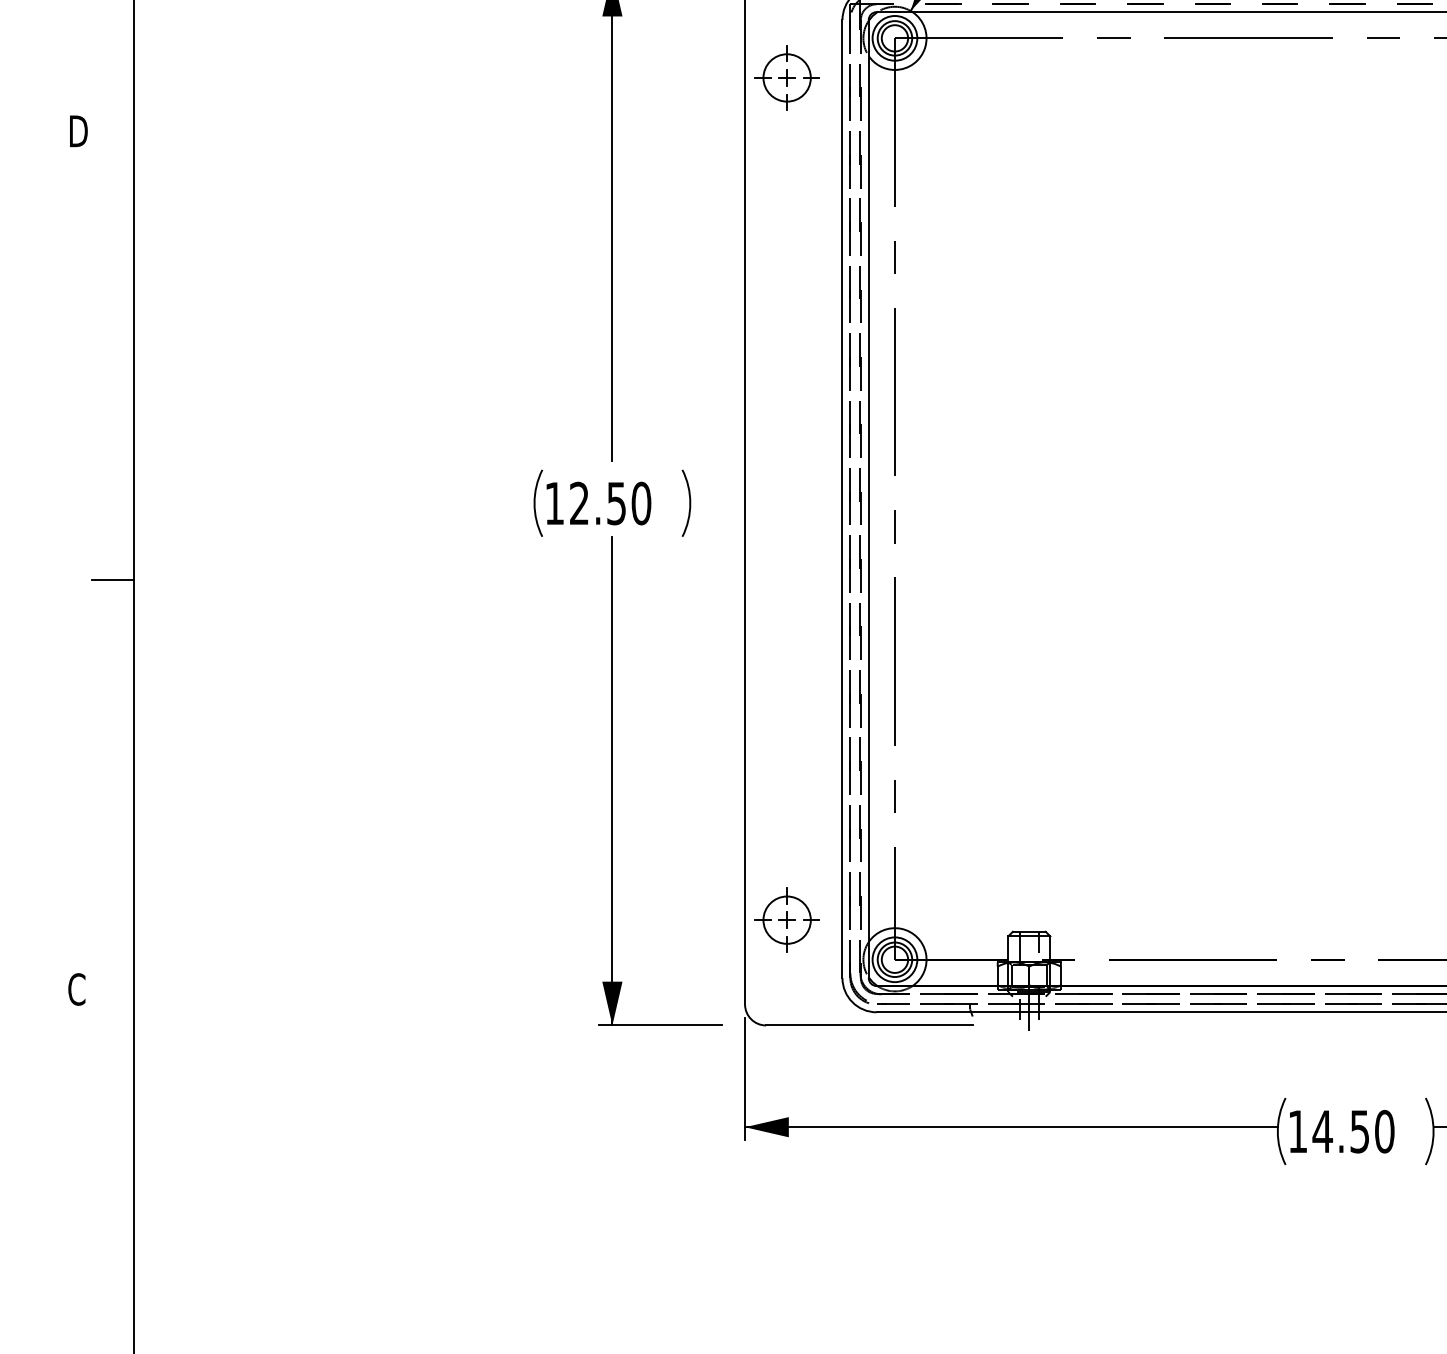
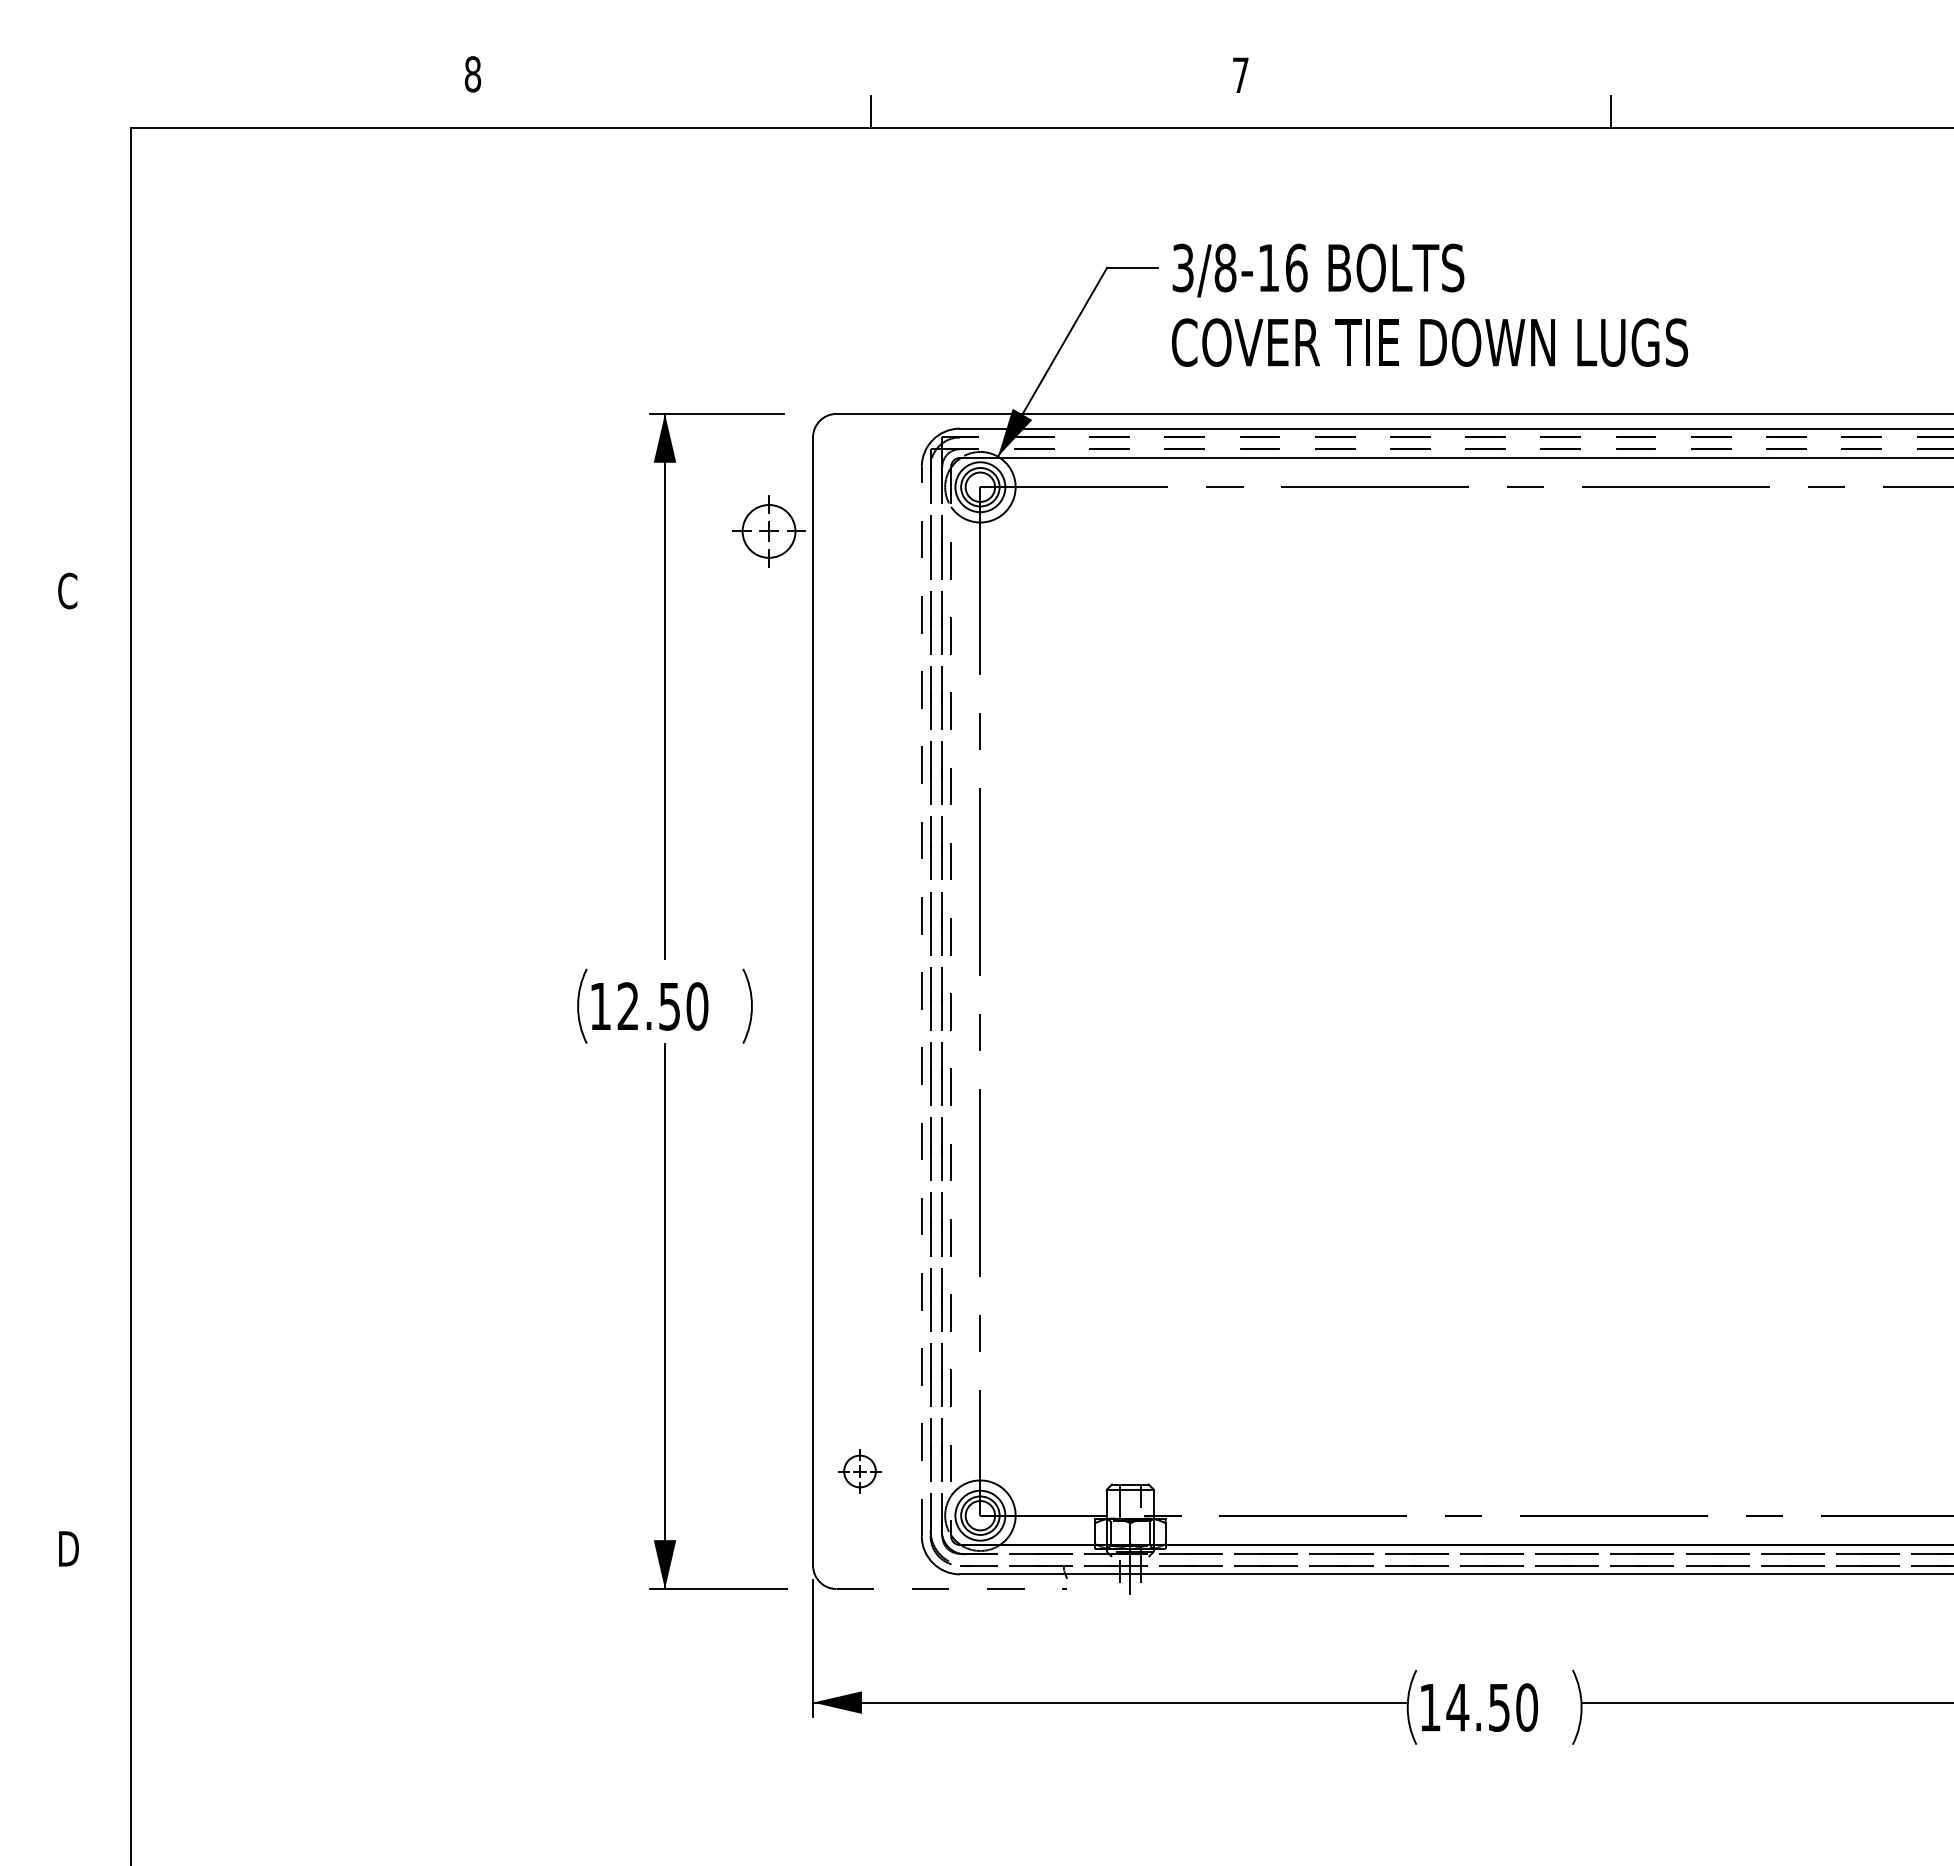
part: (786, 78) -> (768, 531), moved
text: (77, 130) -> (68, 590), D -> C
line: (842, 499) -> (921, 1001), solid -> dashed
line: (869, 499) -> (951, 1001), solid -> dashed
line: (112, 579) -> (106, 1091), removed
part: (786, 920) -> (859, 1471), size x0.6
text: (77, 989) -> (67, 1548), C -> D
line: (869, 1025) -> (952, 1589), solid -> dashed

